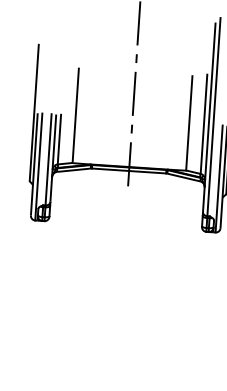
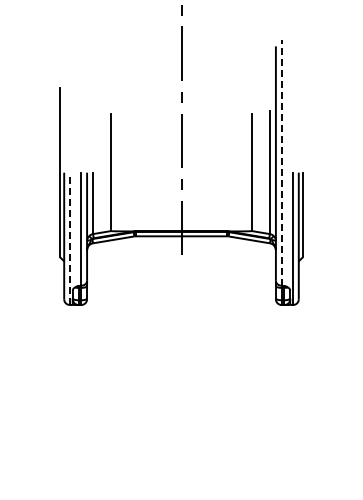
line: (213, 117) -> (281, 163), solid -> dashed
line: (38, 166) -> (69, 238), solid -> dashed

